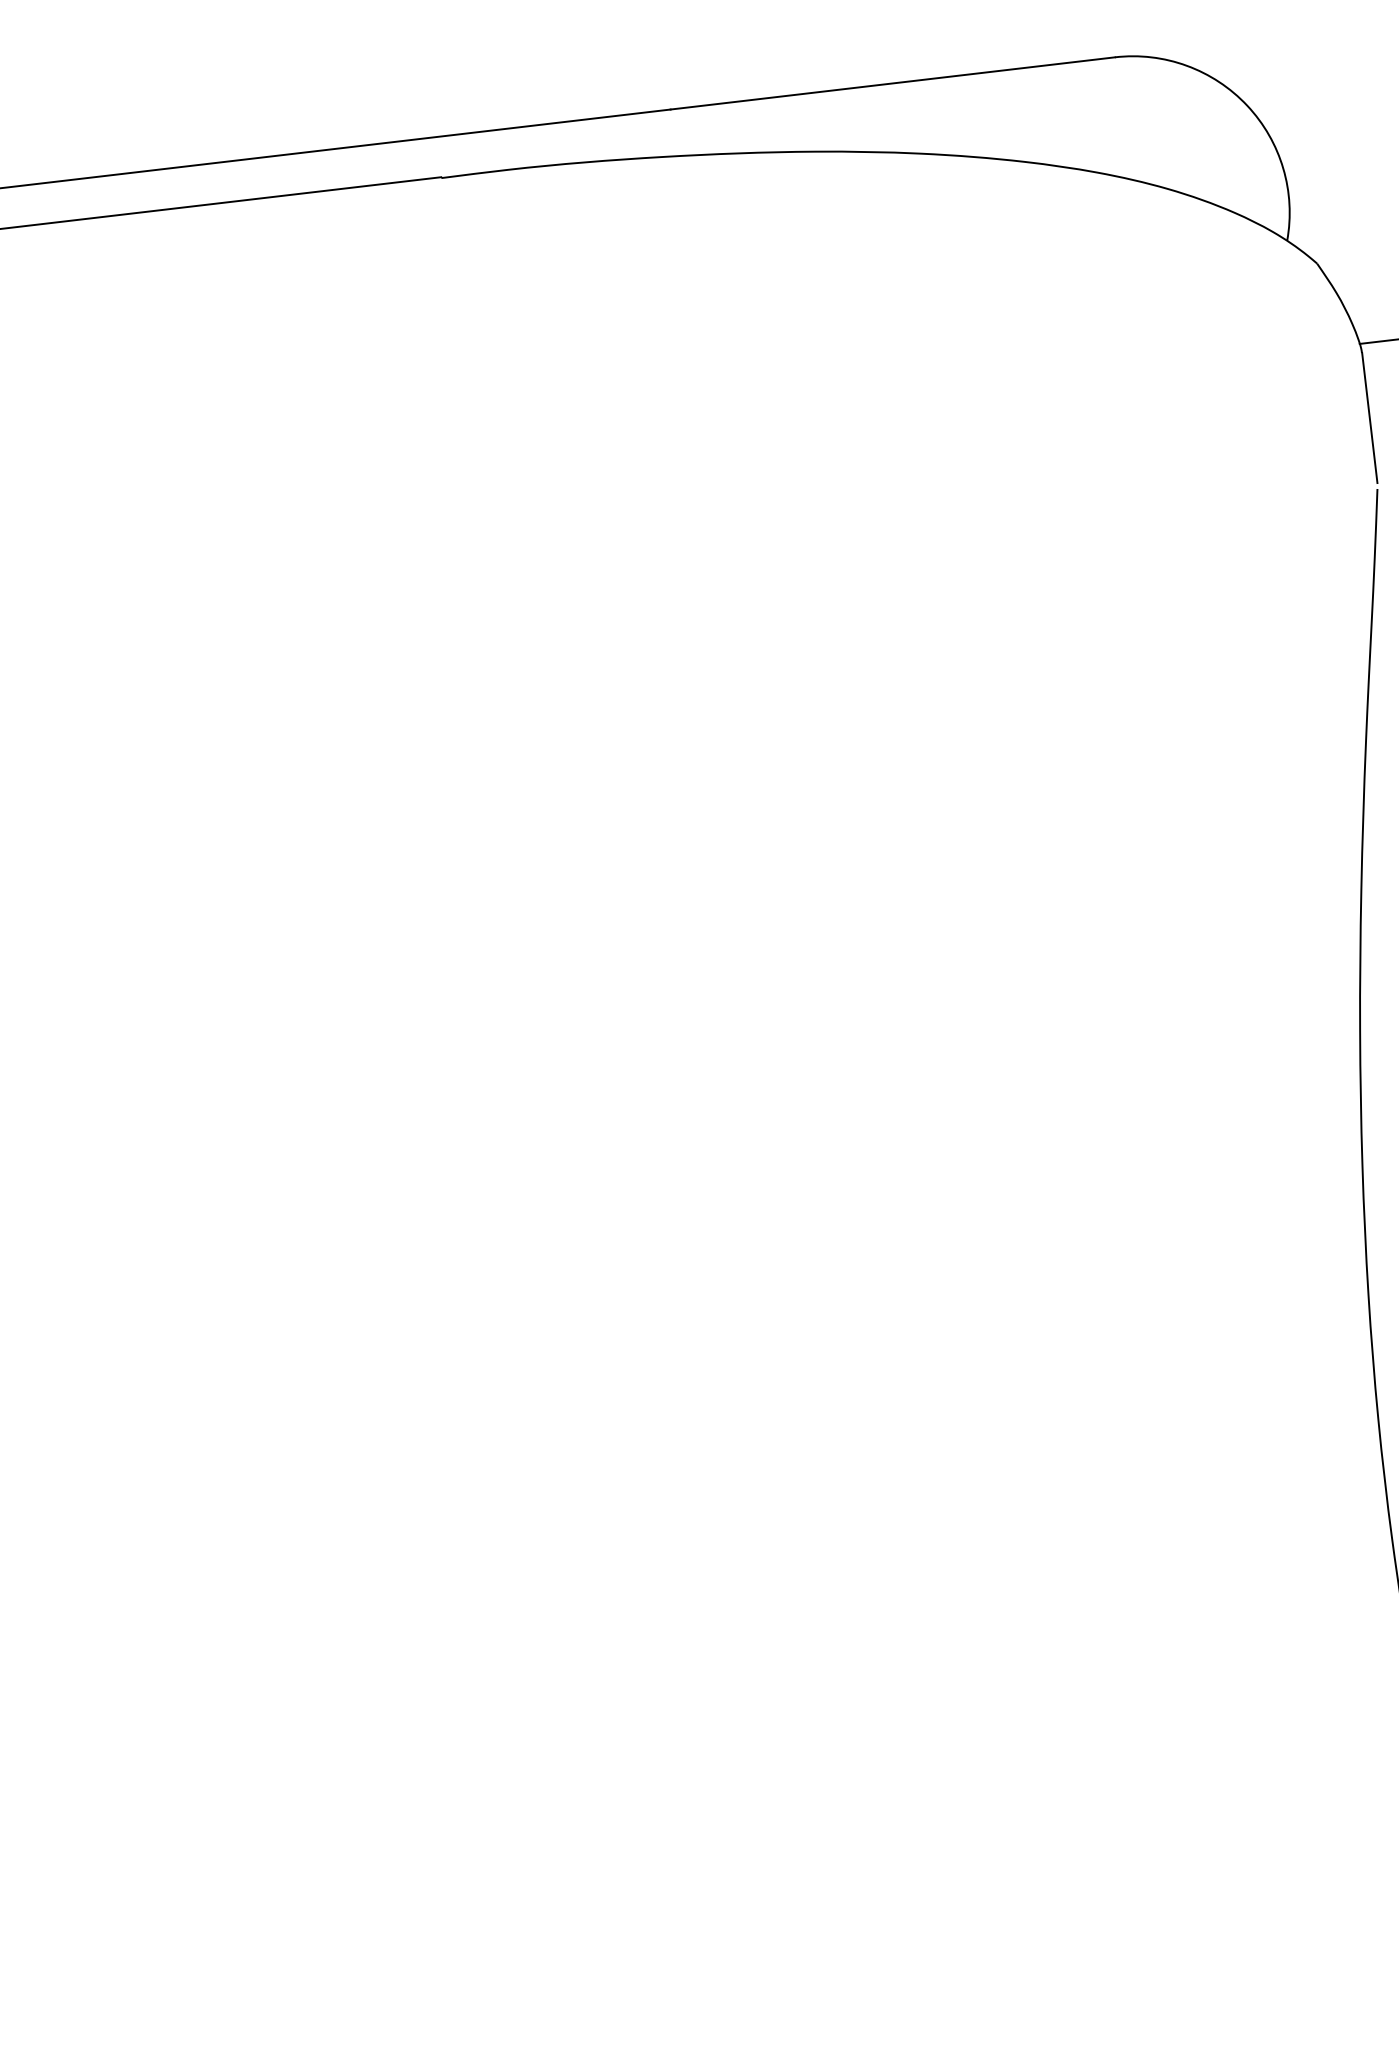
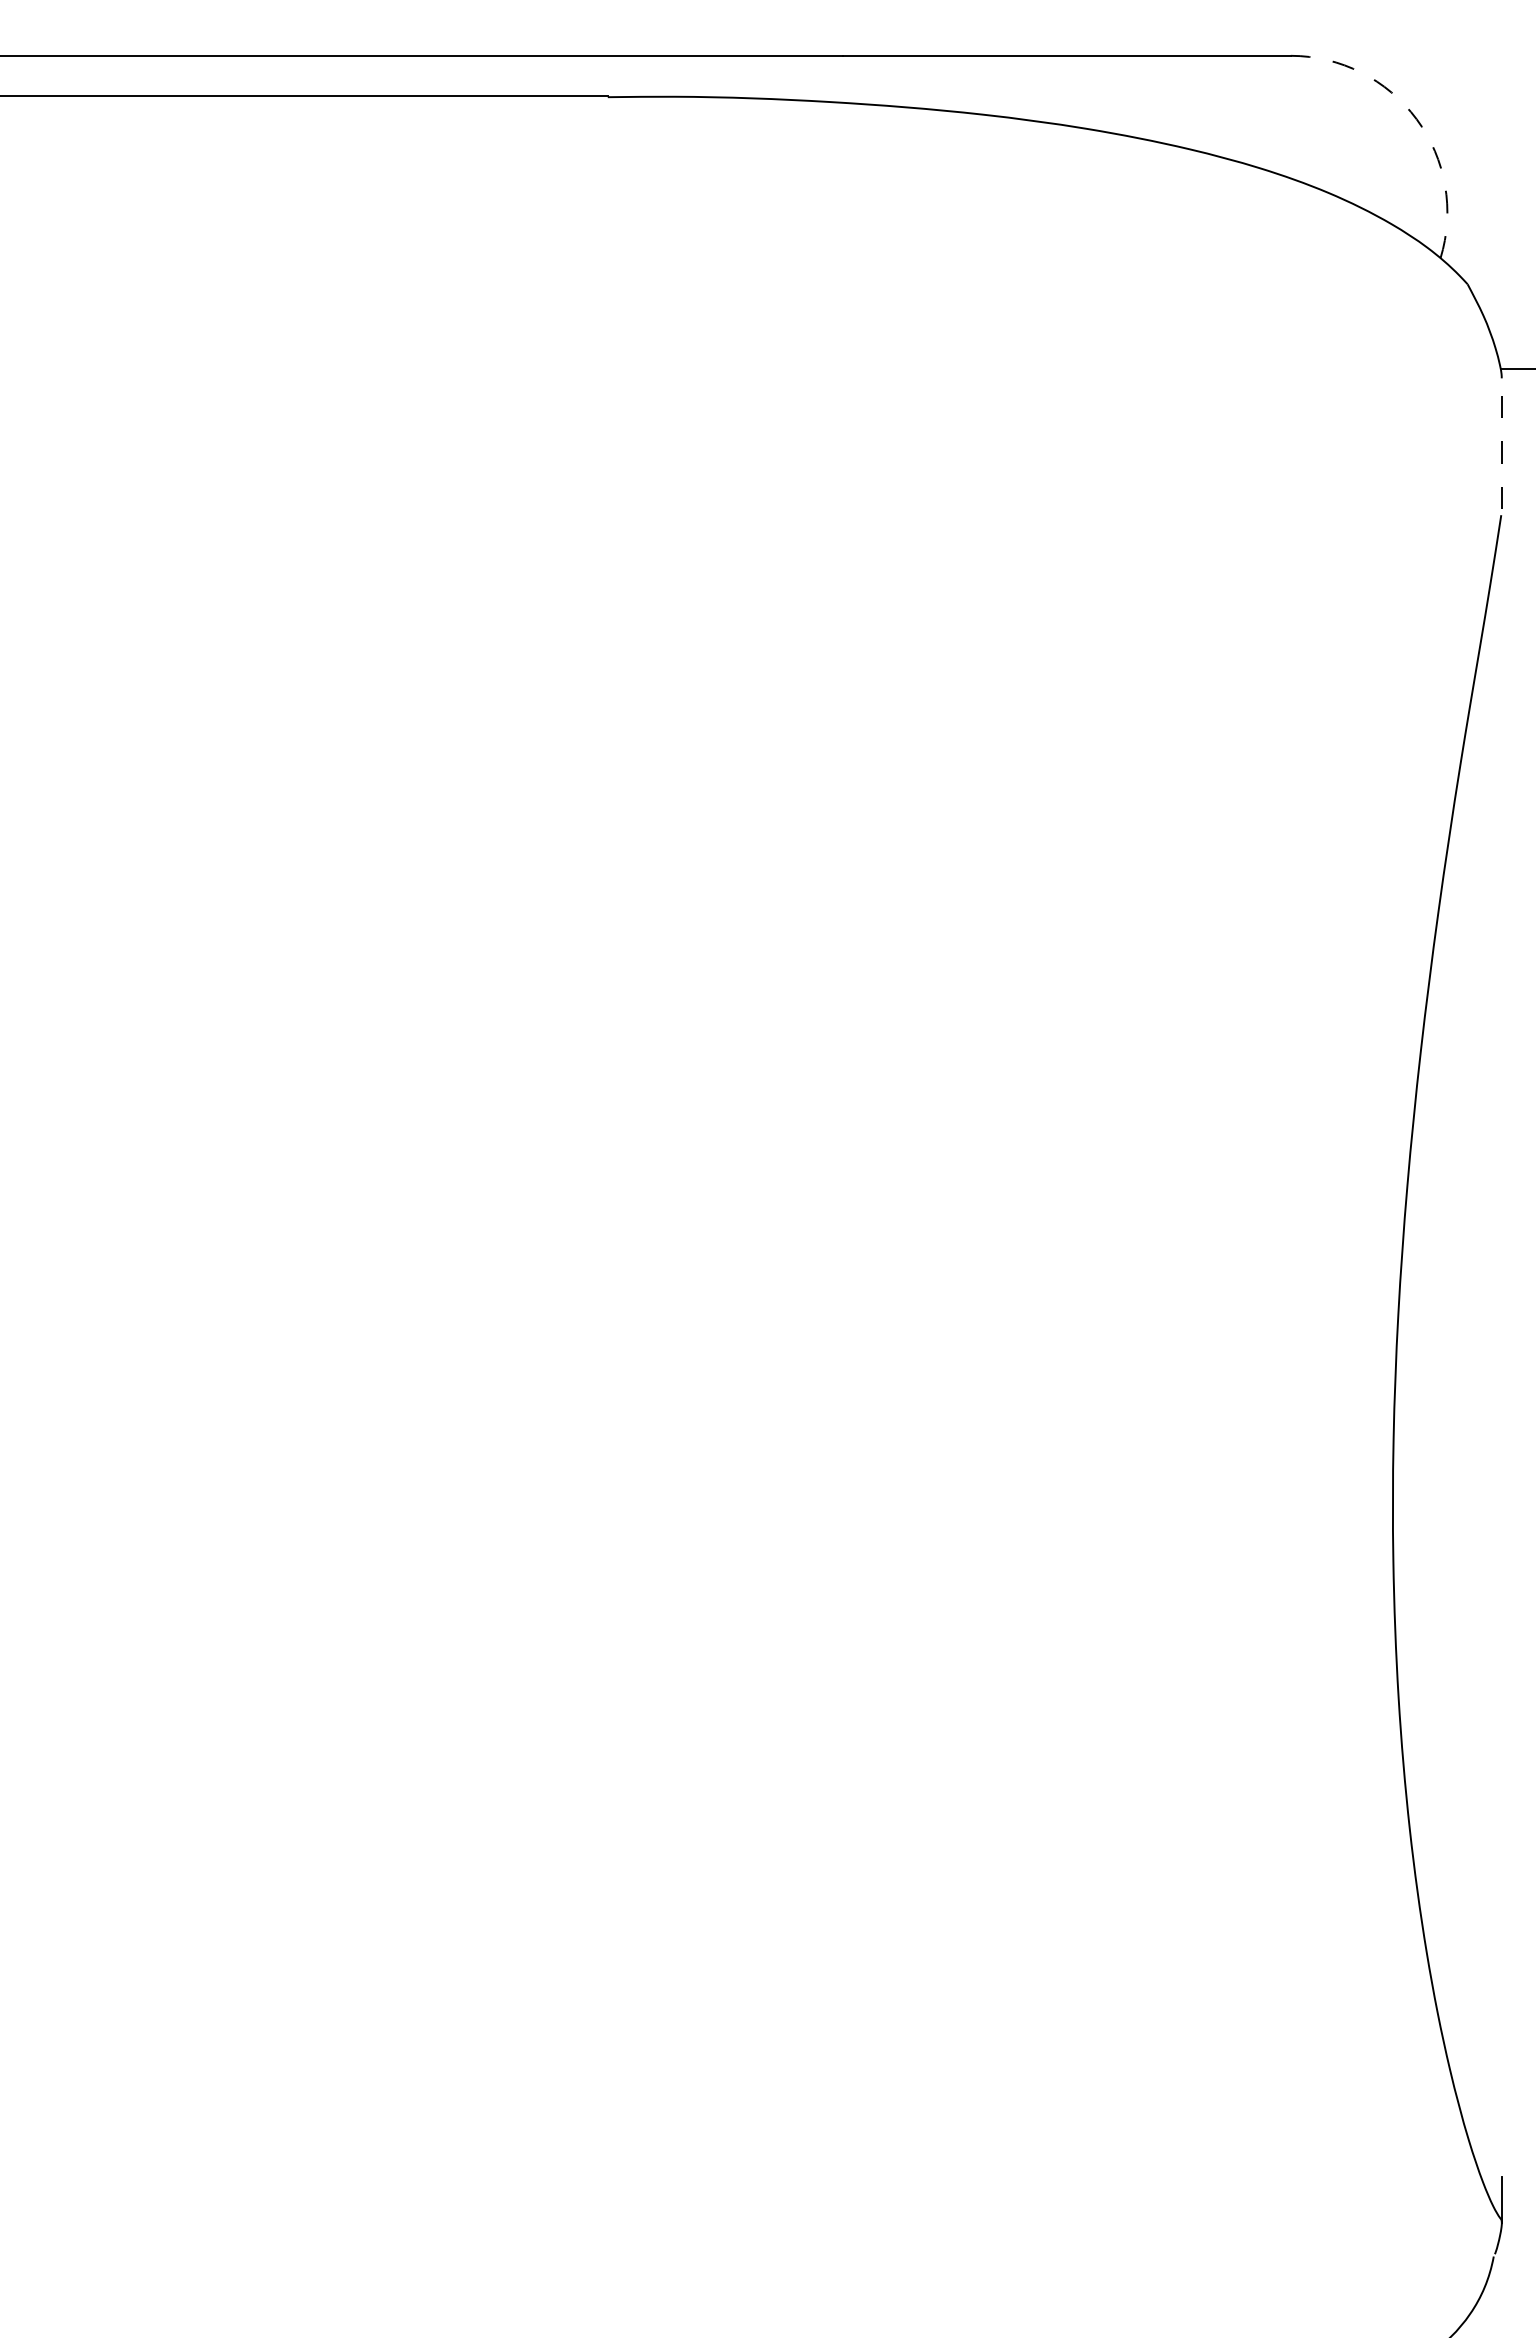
arc: (1247, 105) -> (1416, 119), solid -> dashed
line: (1369, 417) -> (1501, 443), solid -> dashed

